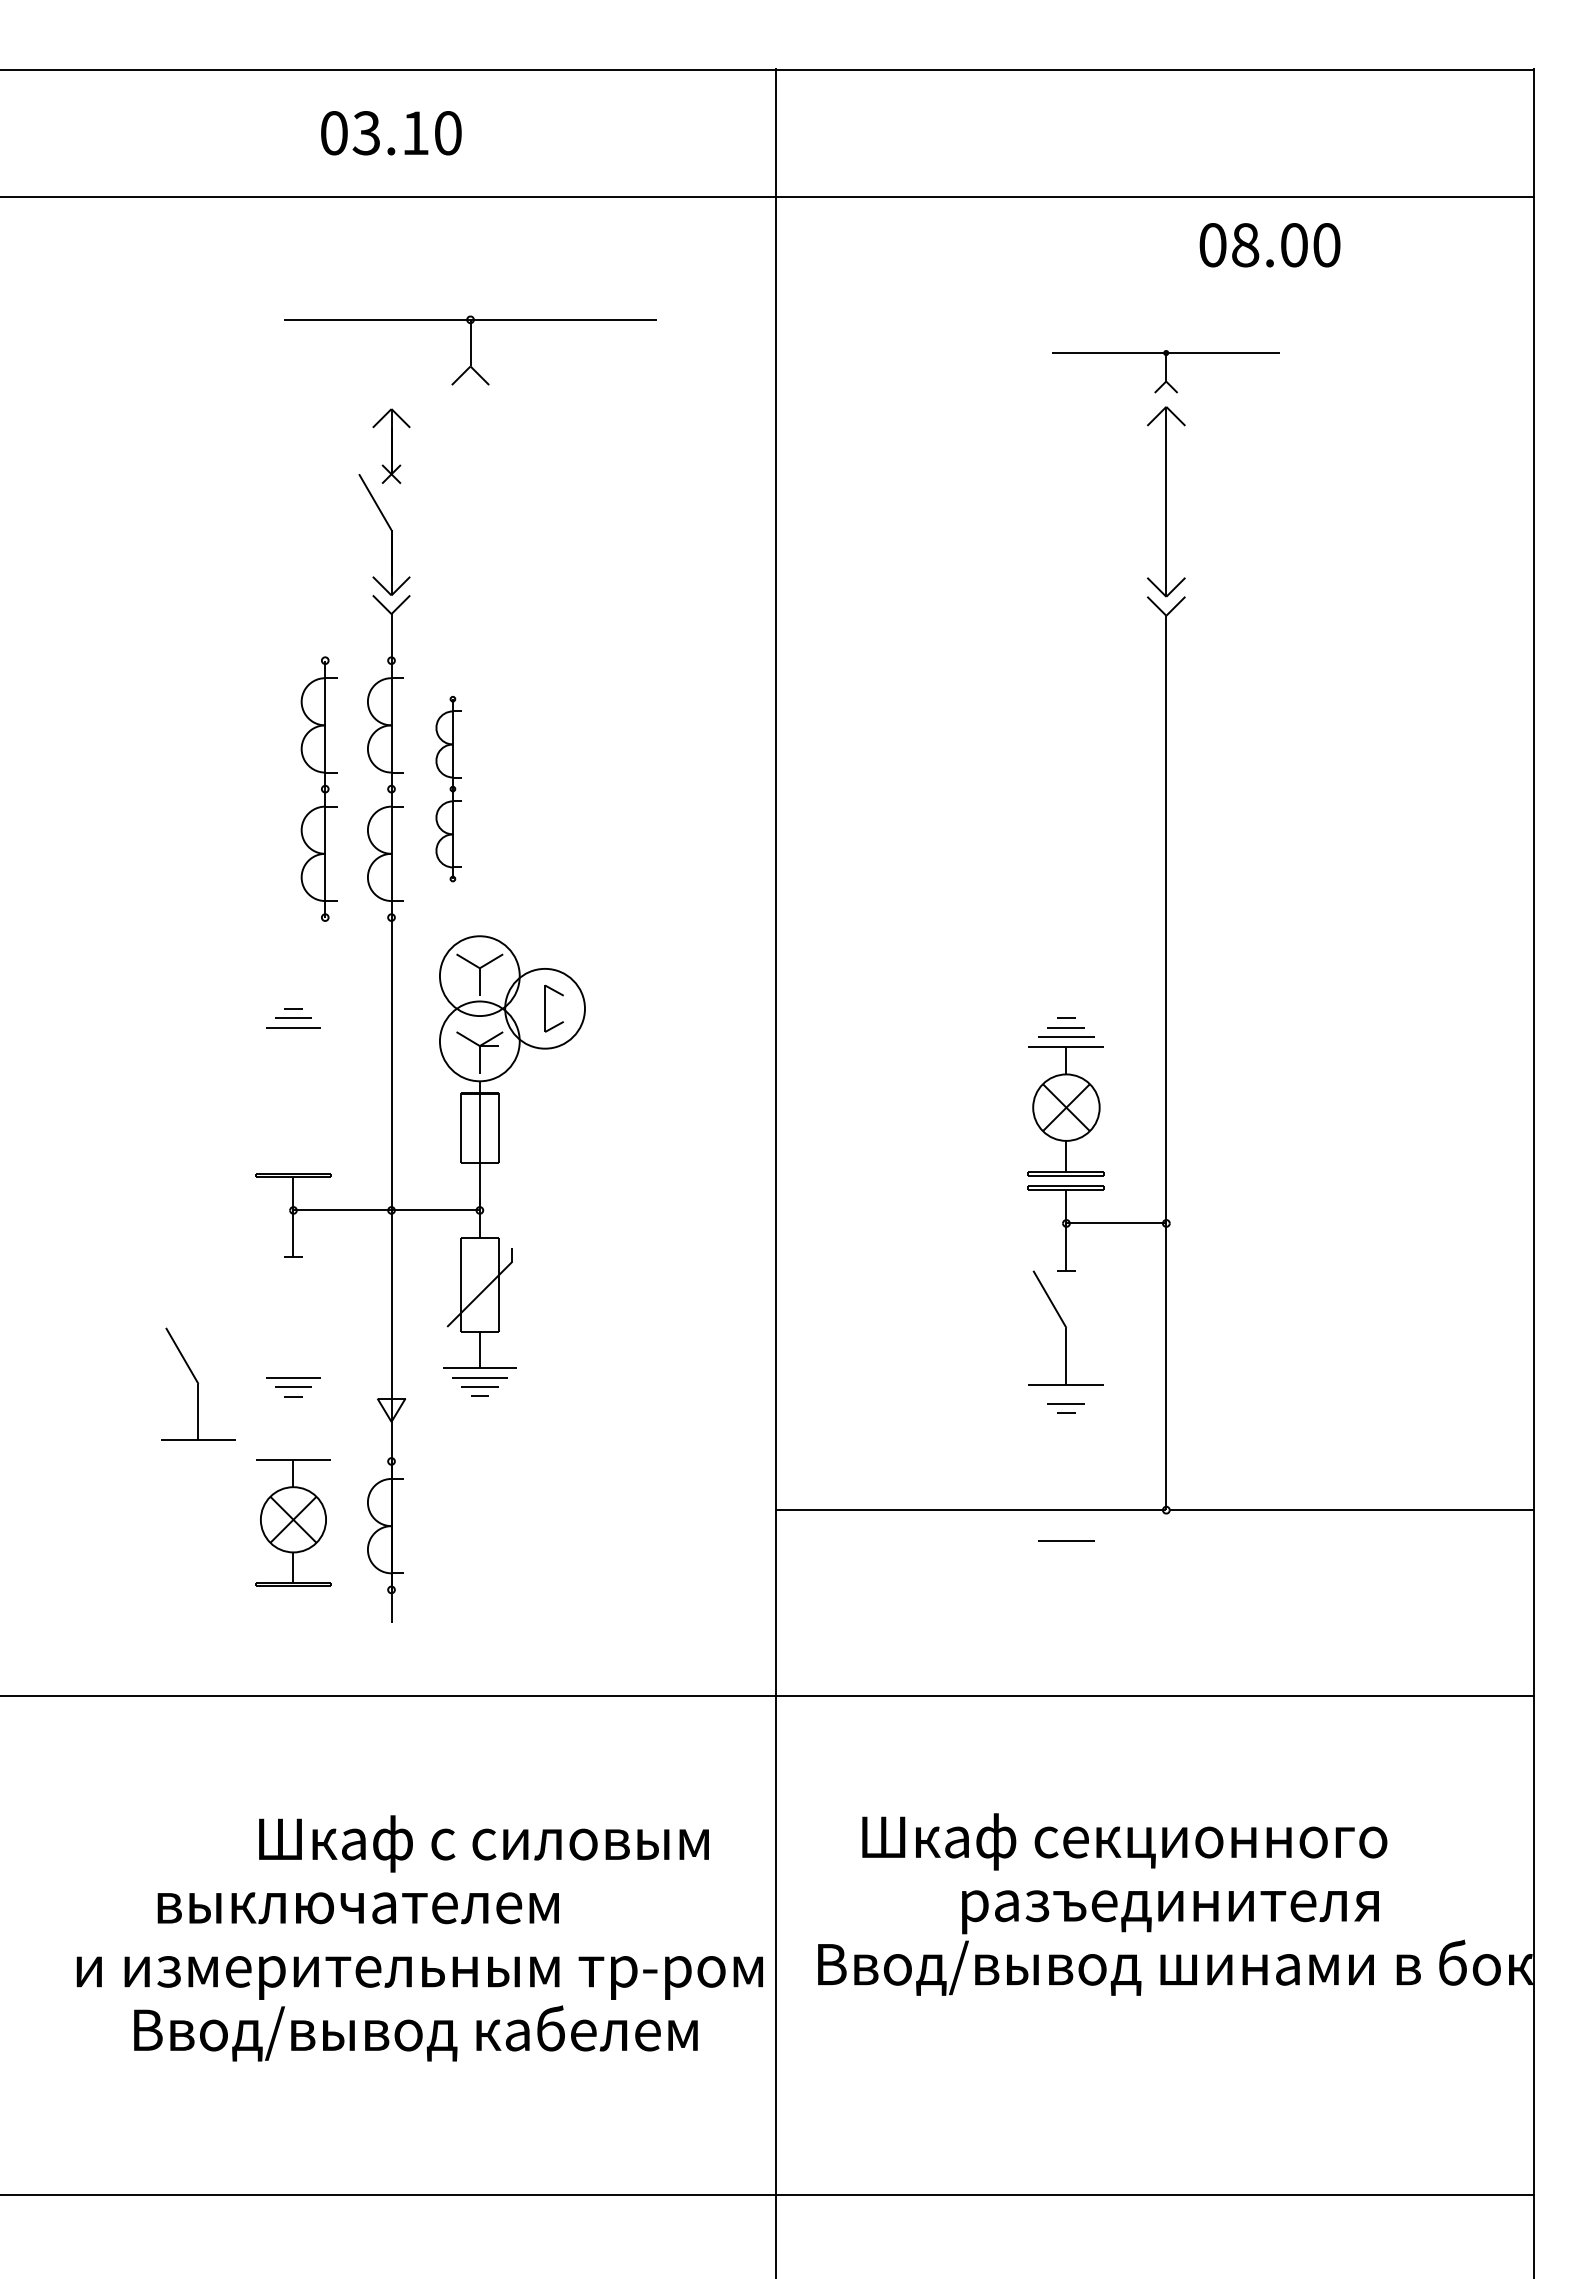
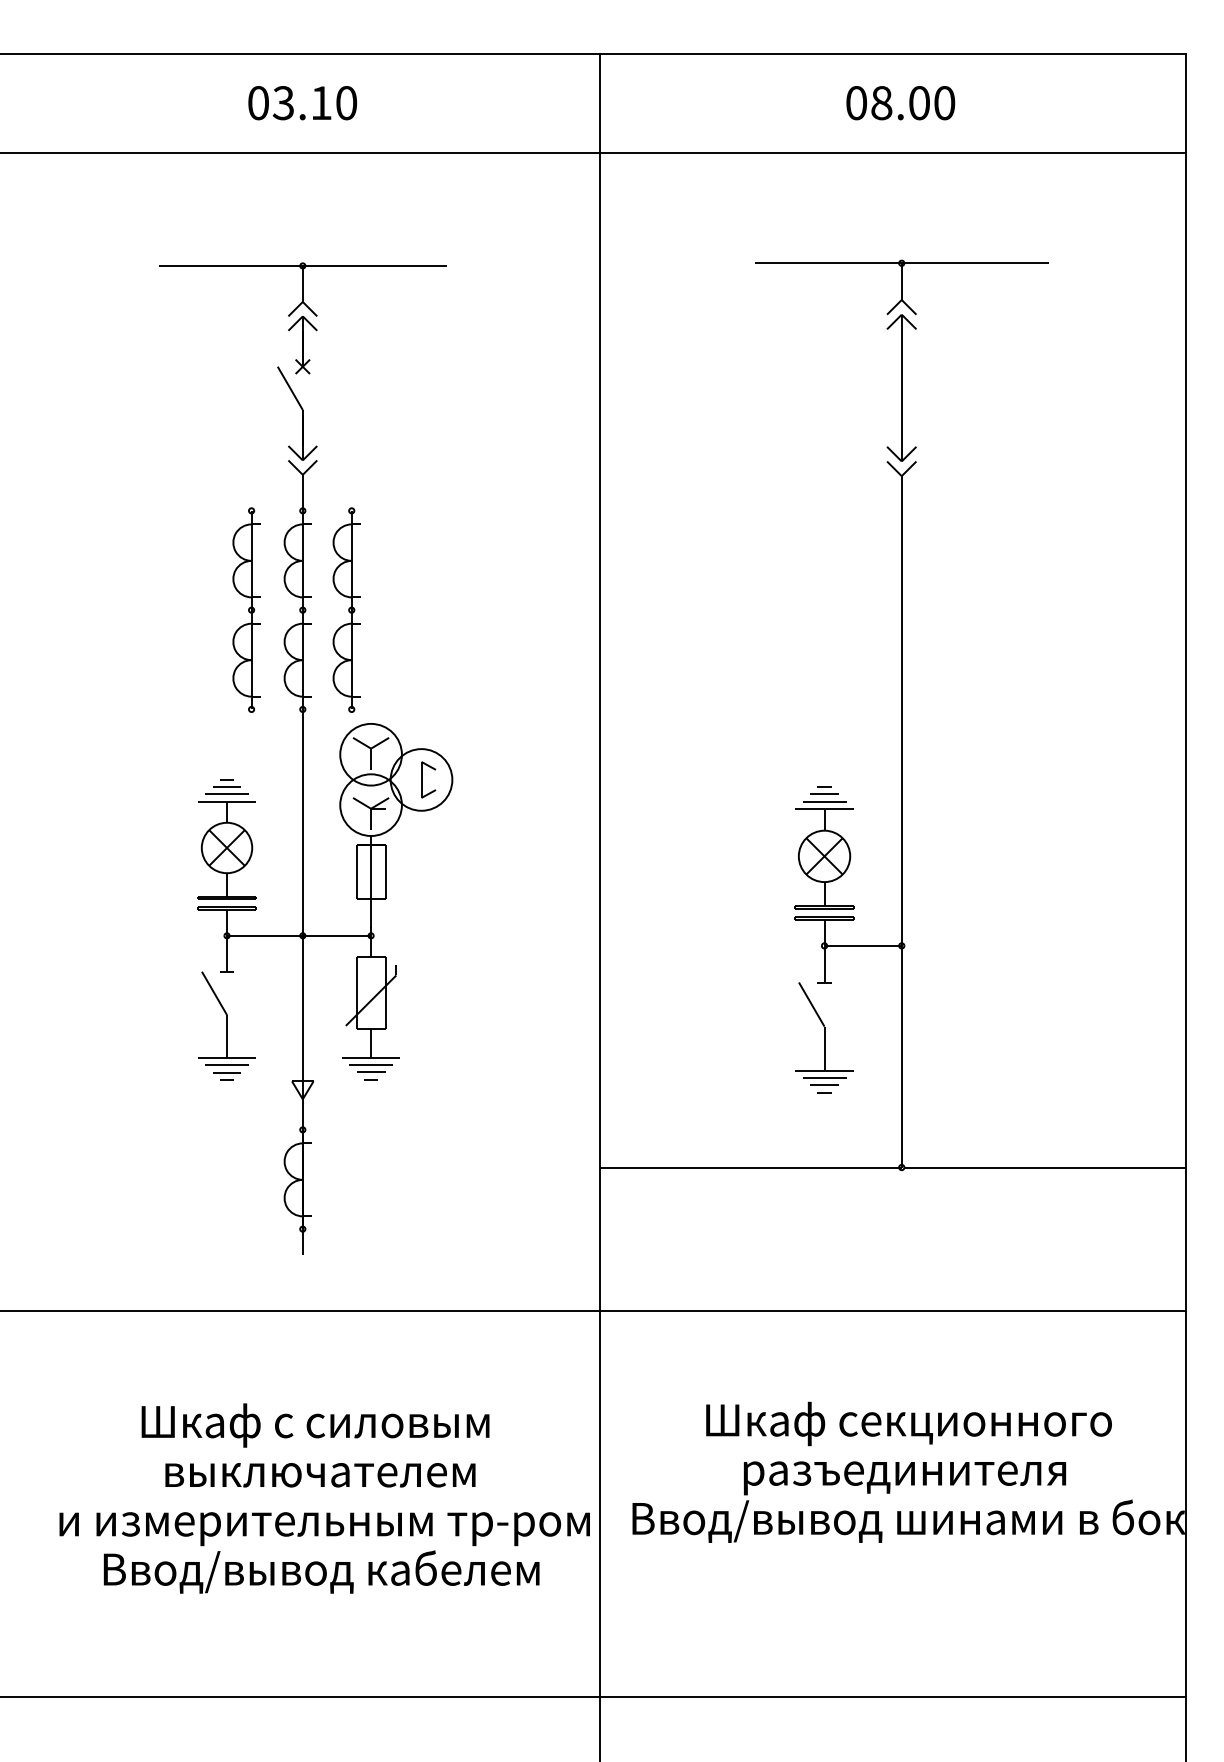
text: (1269, 245) -> (900, 103), moved
part: (470, 350) -> (302, 289), moved
part: (1165, 371) -> (901, 287), size x1.67
part: (448, 788) -> (346, 609), size x1.43
part: (198, 1383) -> (227, 1014), moved
part: (293, 1522) -> (227, 850), moved
line: (1066, 1540) -> (824, 1077), moved
text: (1124, 1841) -> (908, 1423), moved
text: (483, 1843) -> (315, 1425), moved
text: (357, 1908) -> (319, 1475), moved

